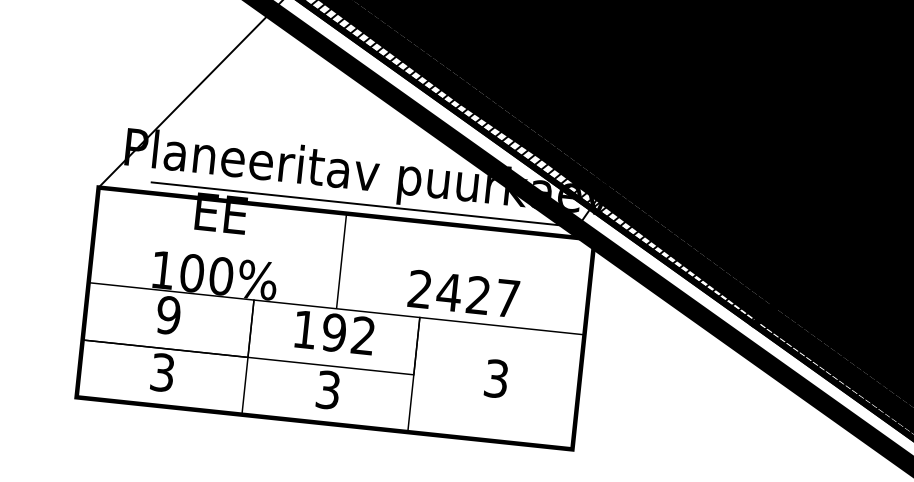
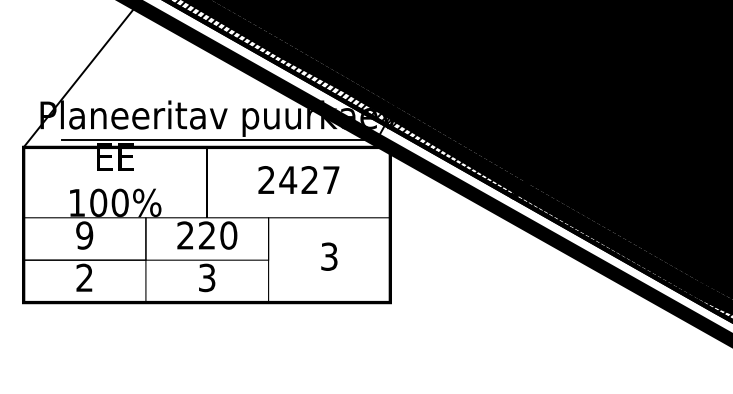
text: (463, 292) -> (298, 179), moved
text: (334, 332) -> (207, 235), 192 -> 220
text: (162, 373) -> (84, 278), 3 -> 2

